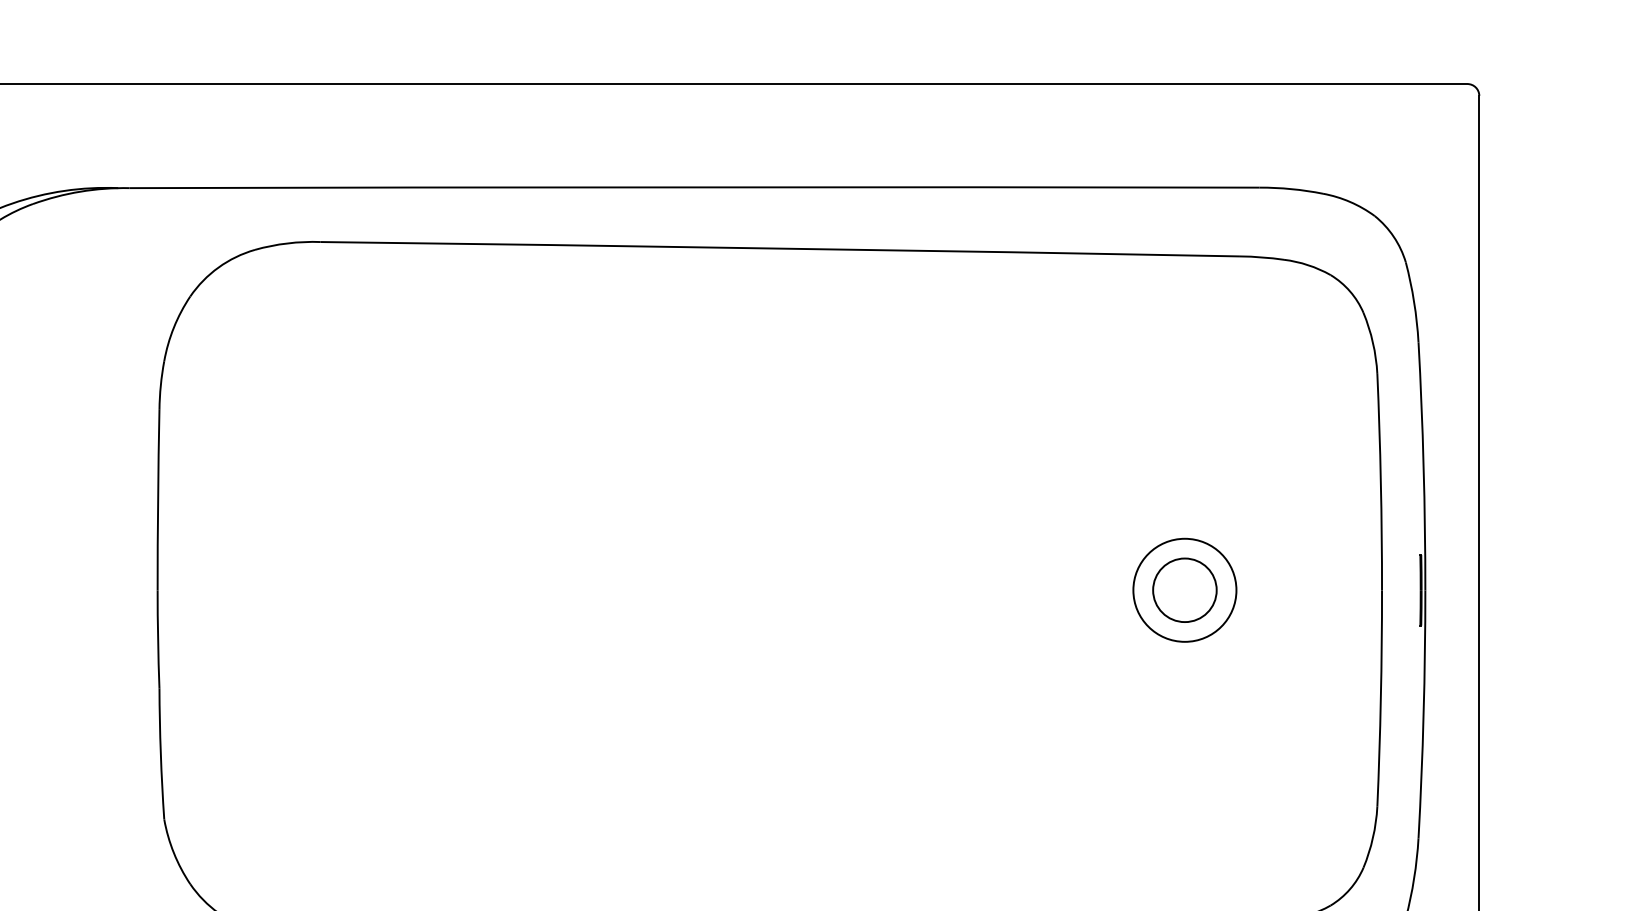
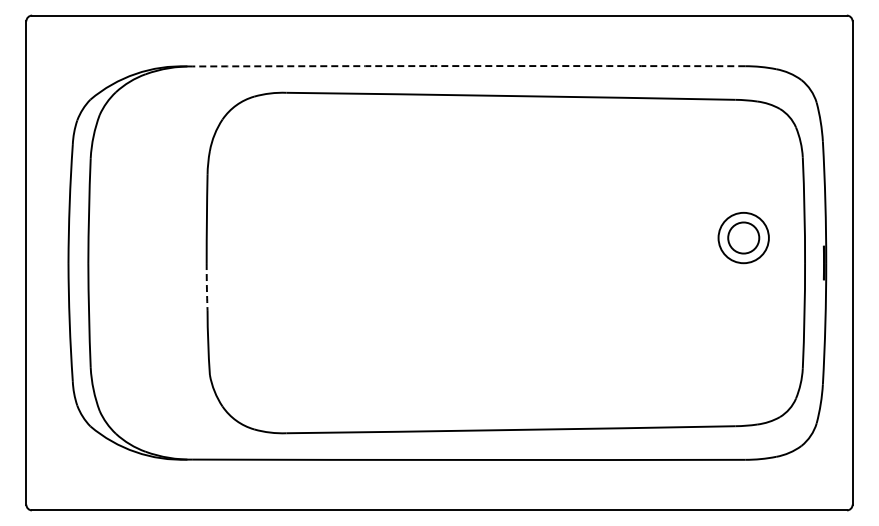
arc: (695, 188) -> (469, 66), solid -> dashed
part: (1184, 591) -> (743, 238), moved
arc: (157, 638) -> (206, 286), solid -> dashed

